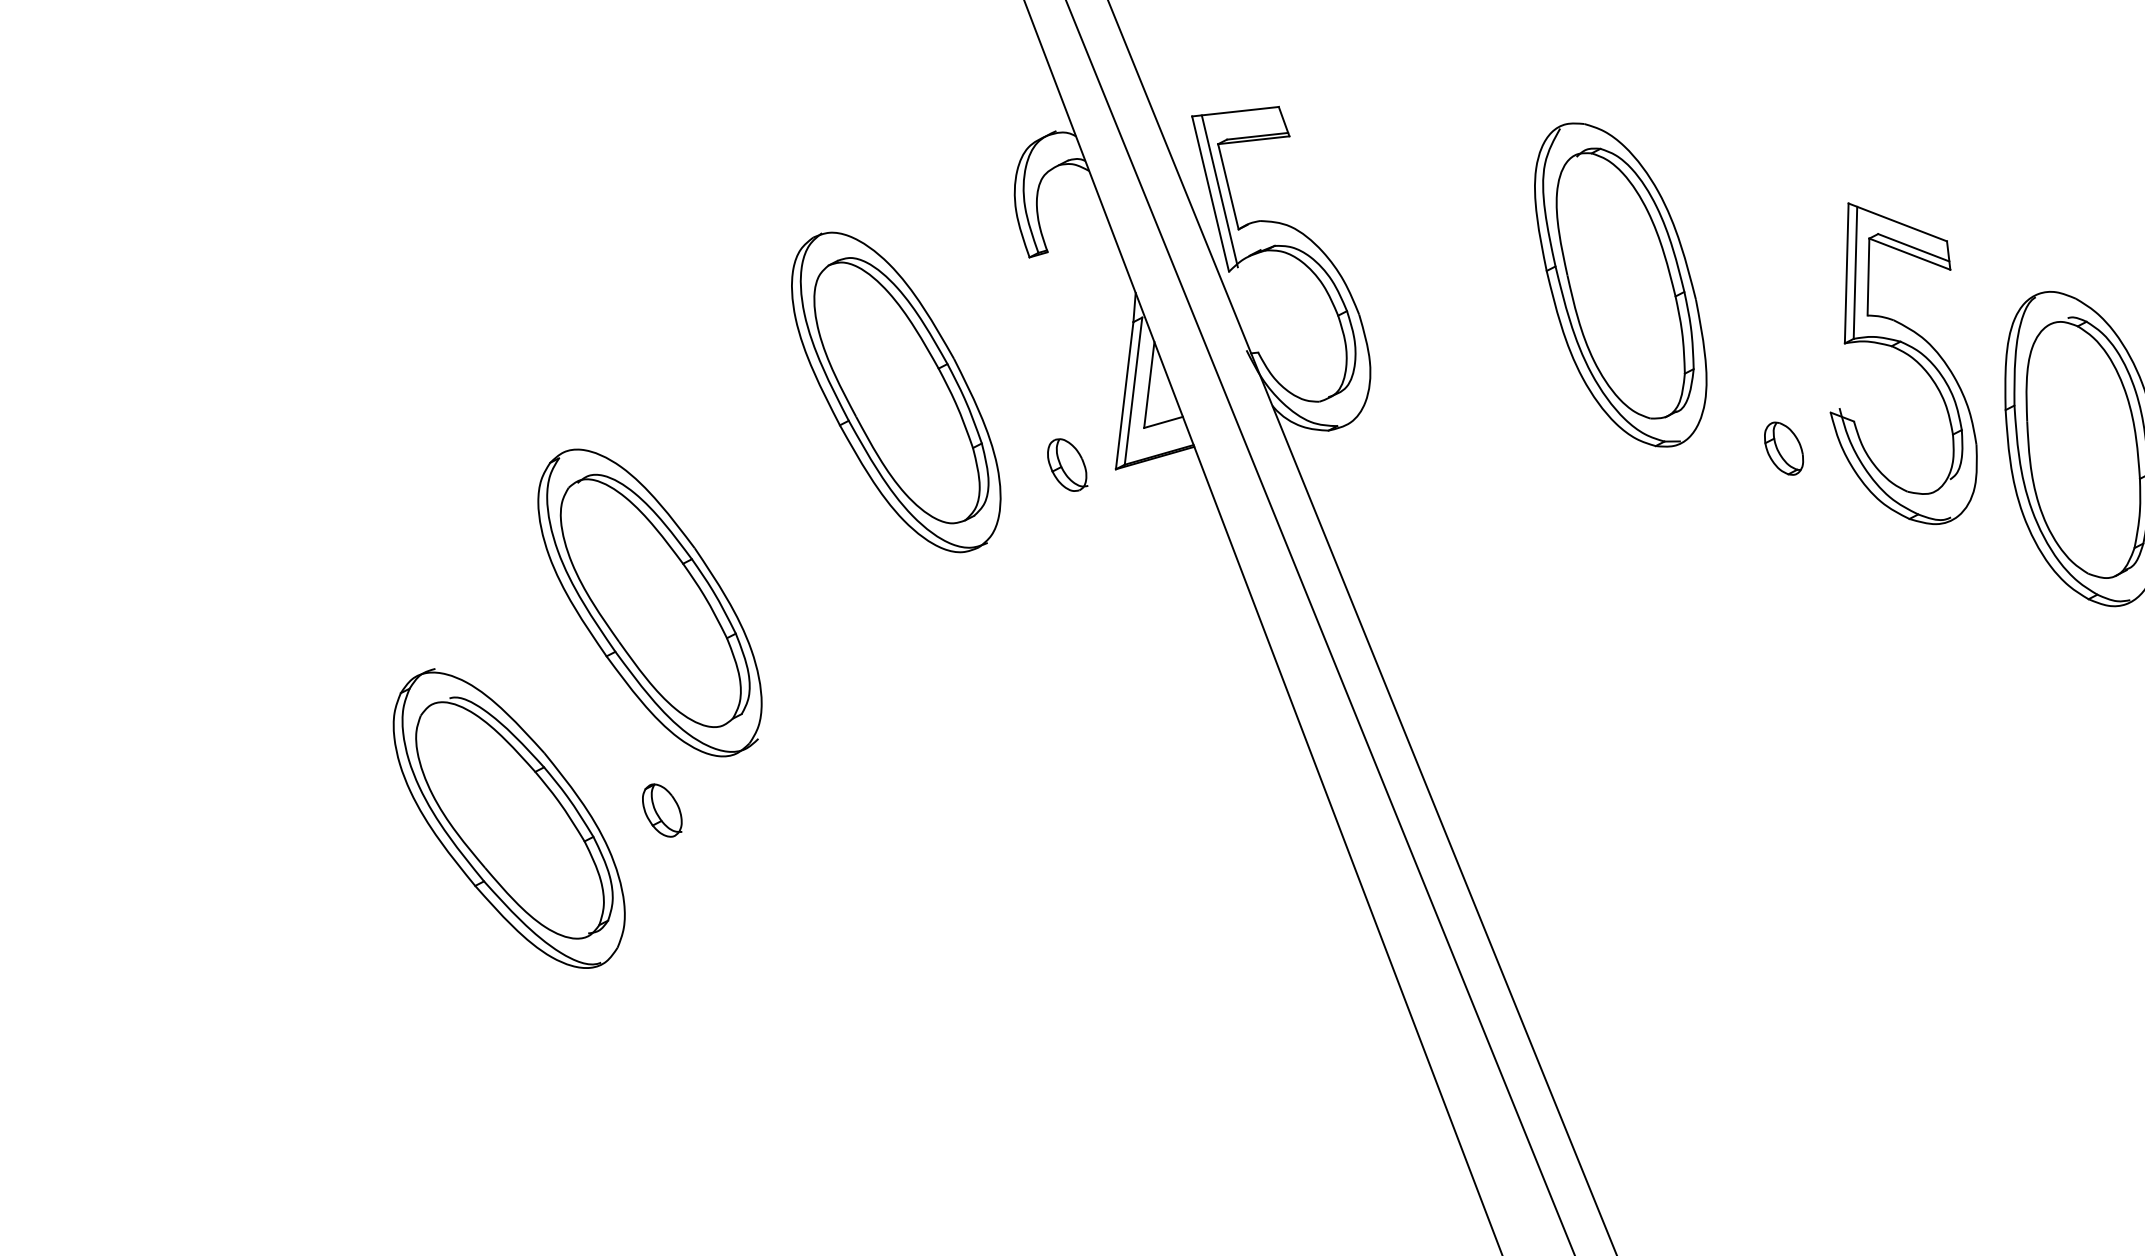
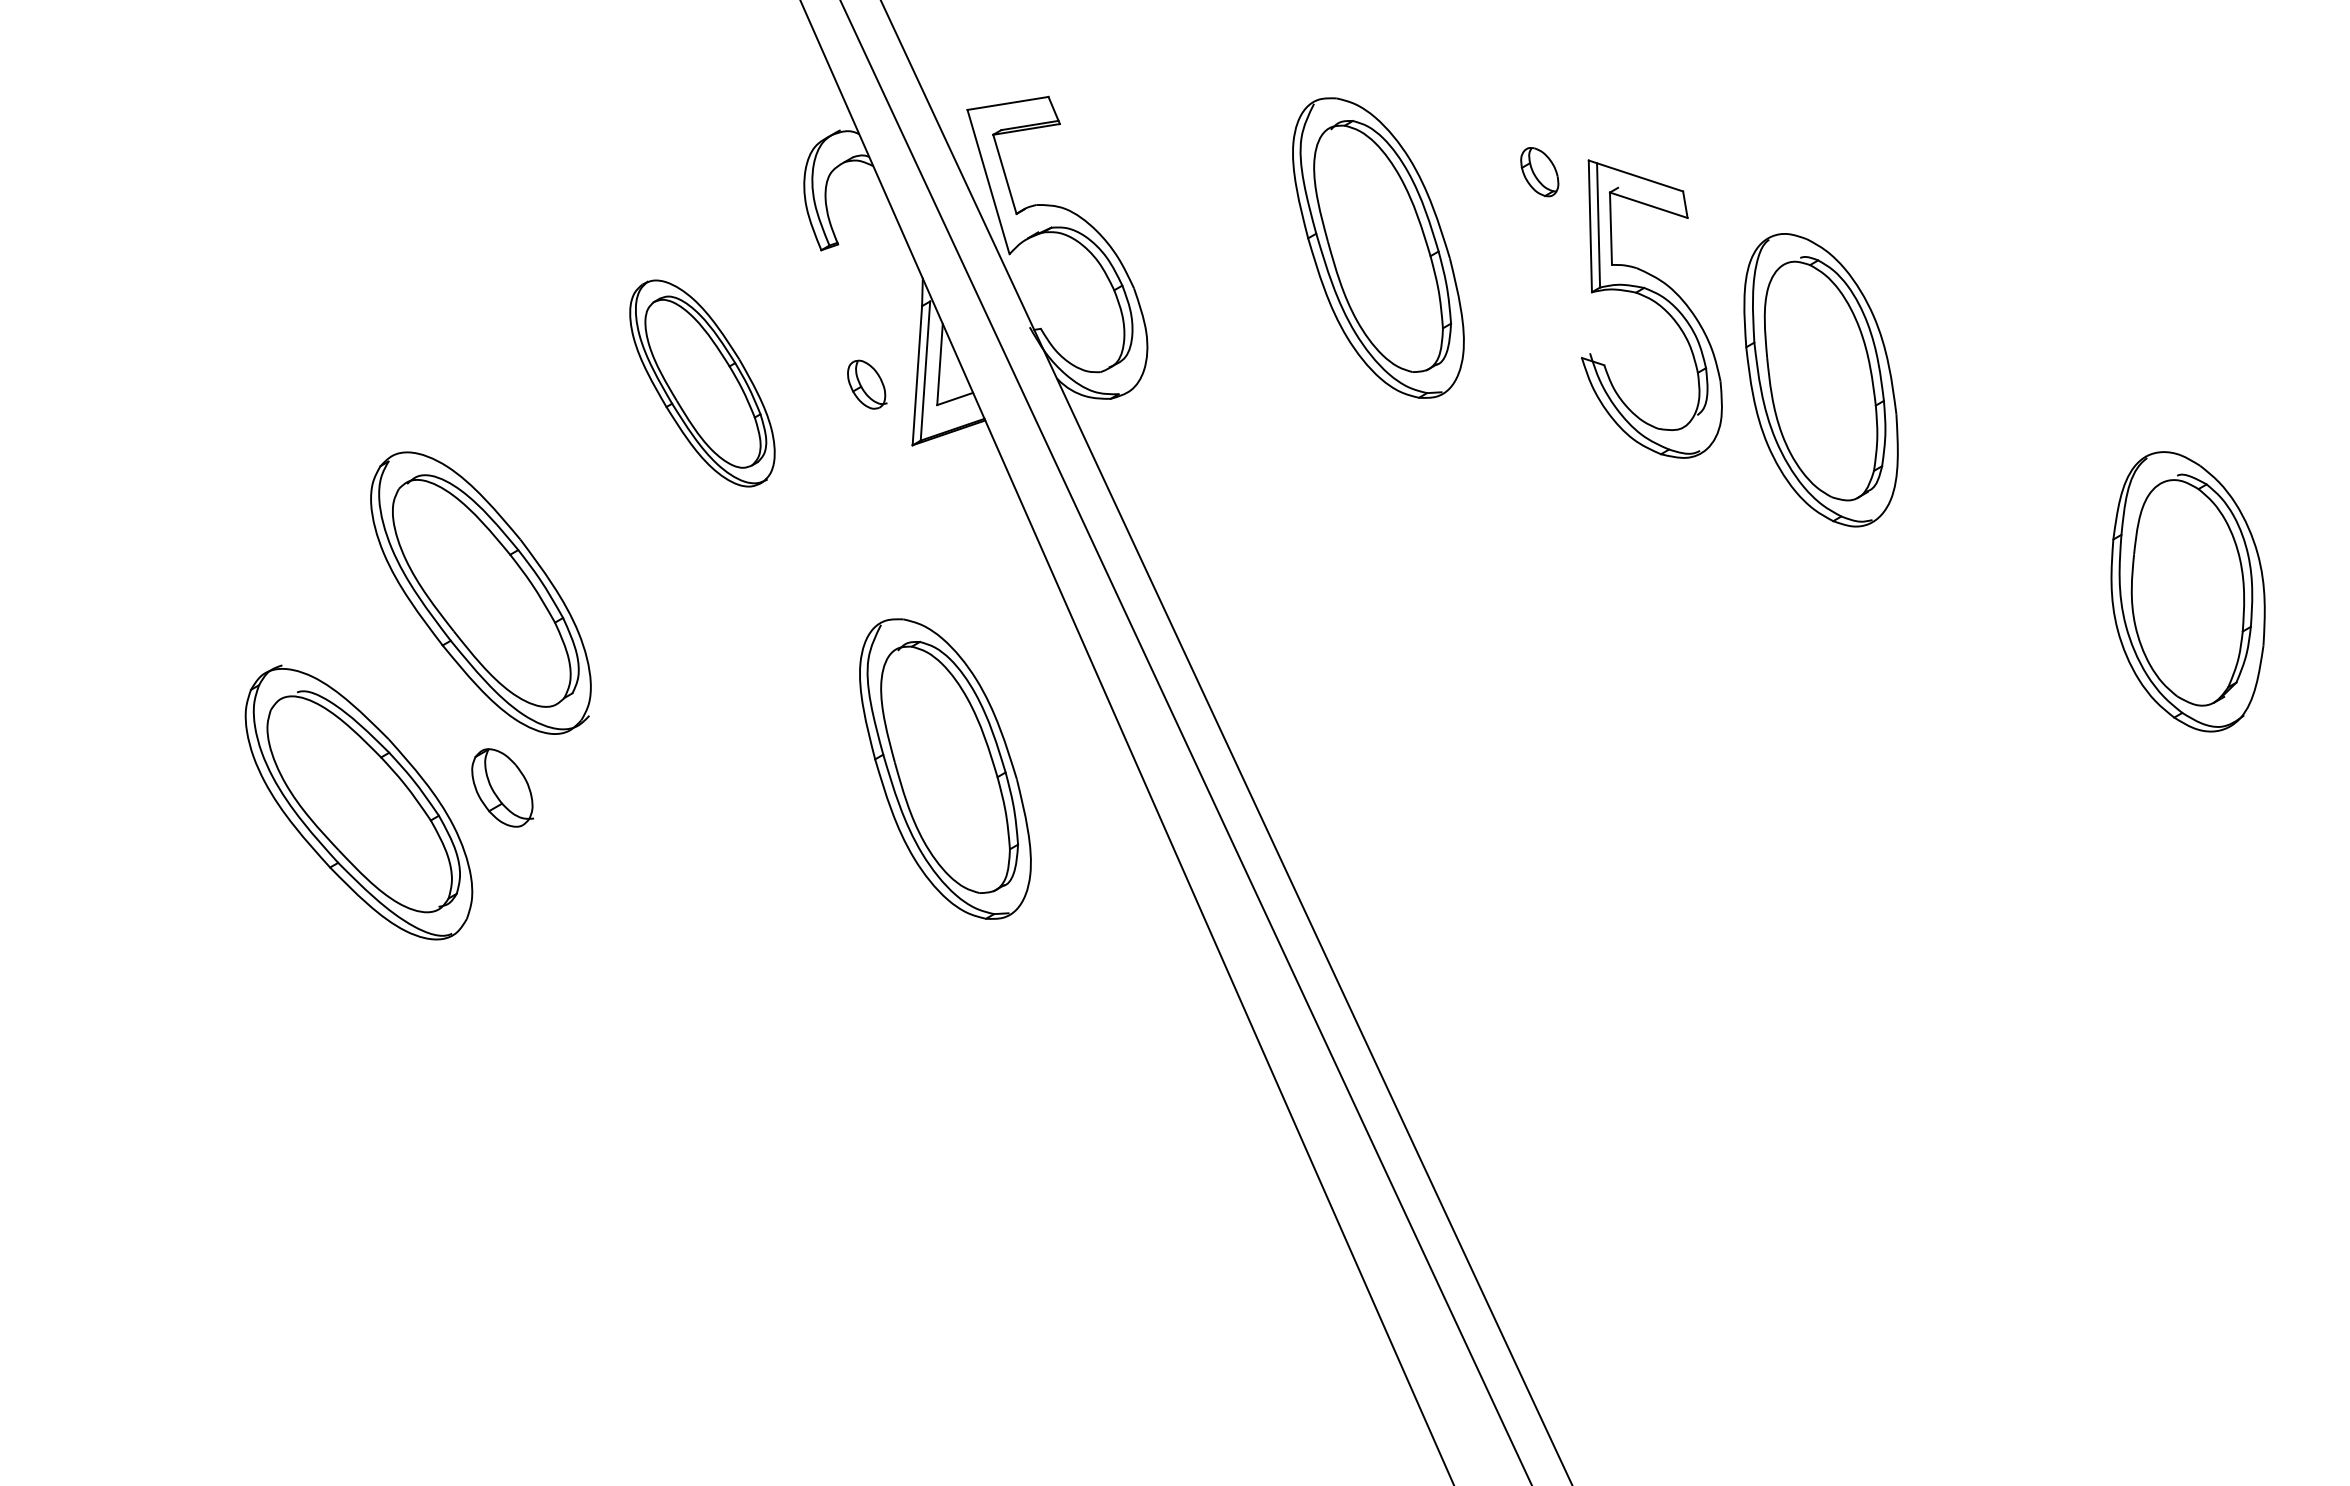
line: (1219, 190) -> (996, 178), removed
line: (1914, 247) -> (1652, 198), removed
part: (896, 392) -> (702, 383), size x0.7
part: (1783, 449) -> (1539, 172), moved
part: (1068, 464) -> (867, 384), moved
part: (662, 810) -> (502, 787), size x1.6
part: (1133, 813) -> (945, 768), added

